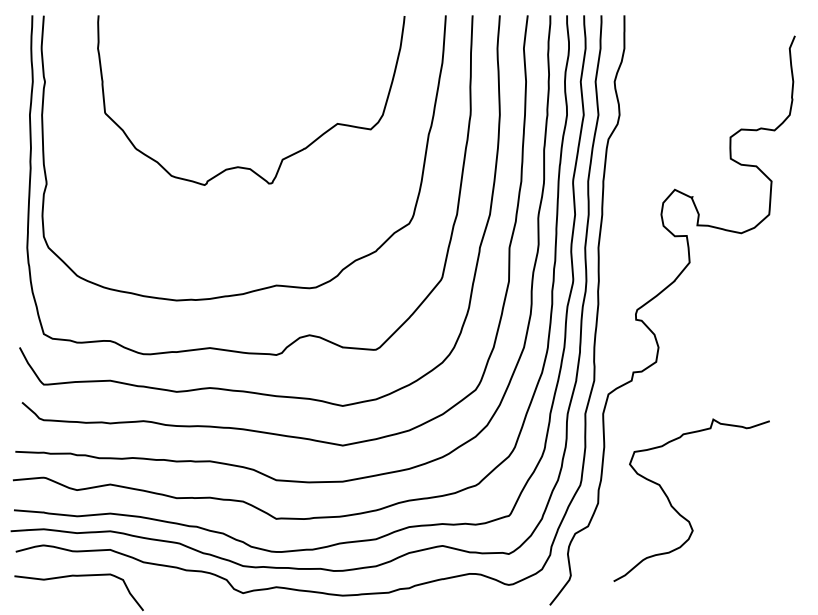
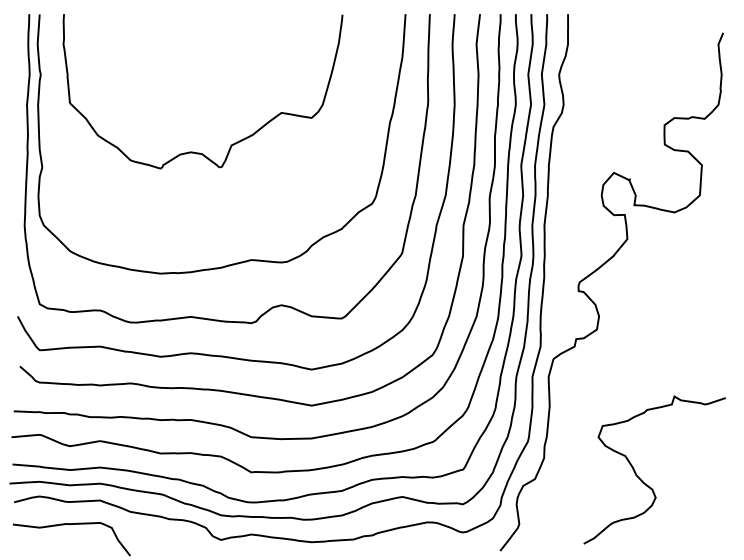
curve: (282, 158) -> (231, 144), moved
curve: (678, 511) -> (642, 480), moved

